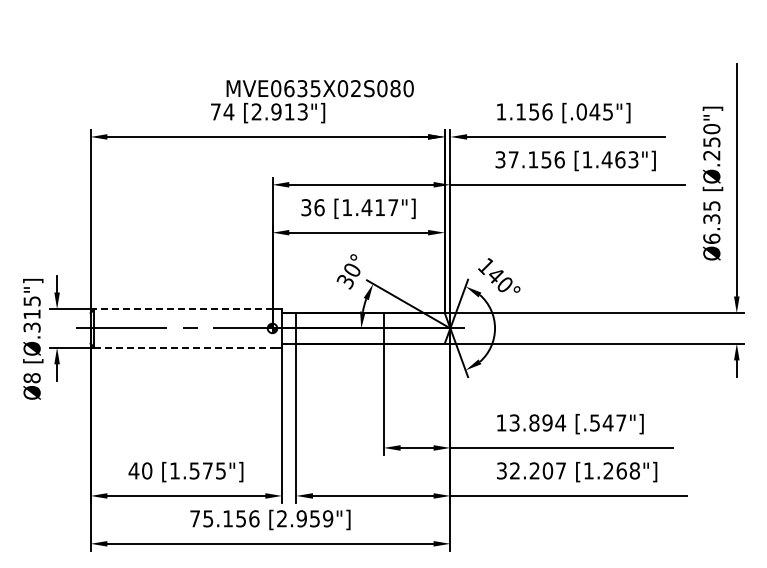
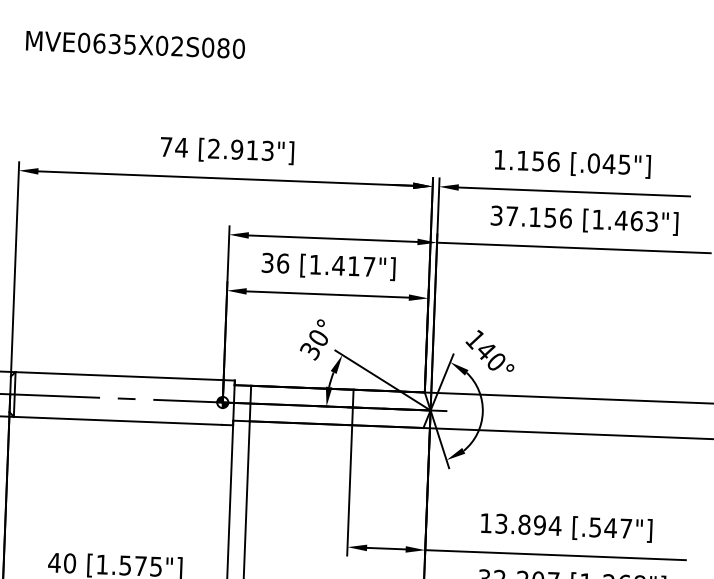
text: (319, 88) -> (134, 44), moved
line: (182, 309) -> (118, 376), dashed -> solid
line: (183, 347) -> (117, 420), dashed -> solid

